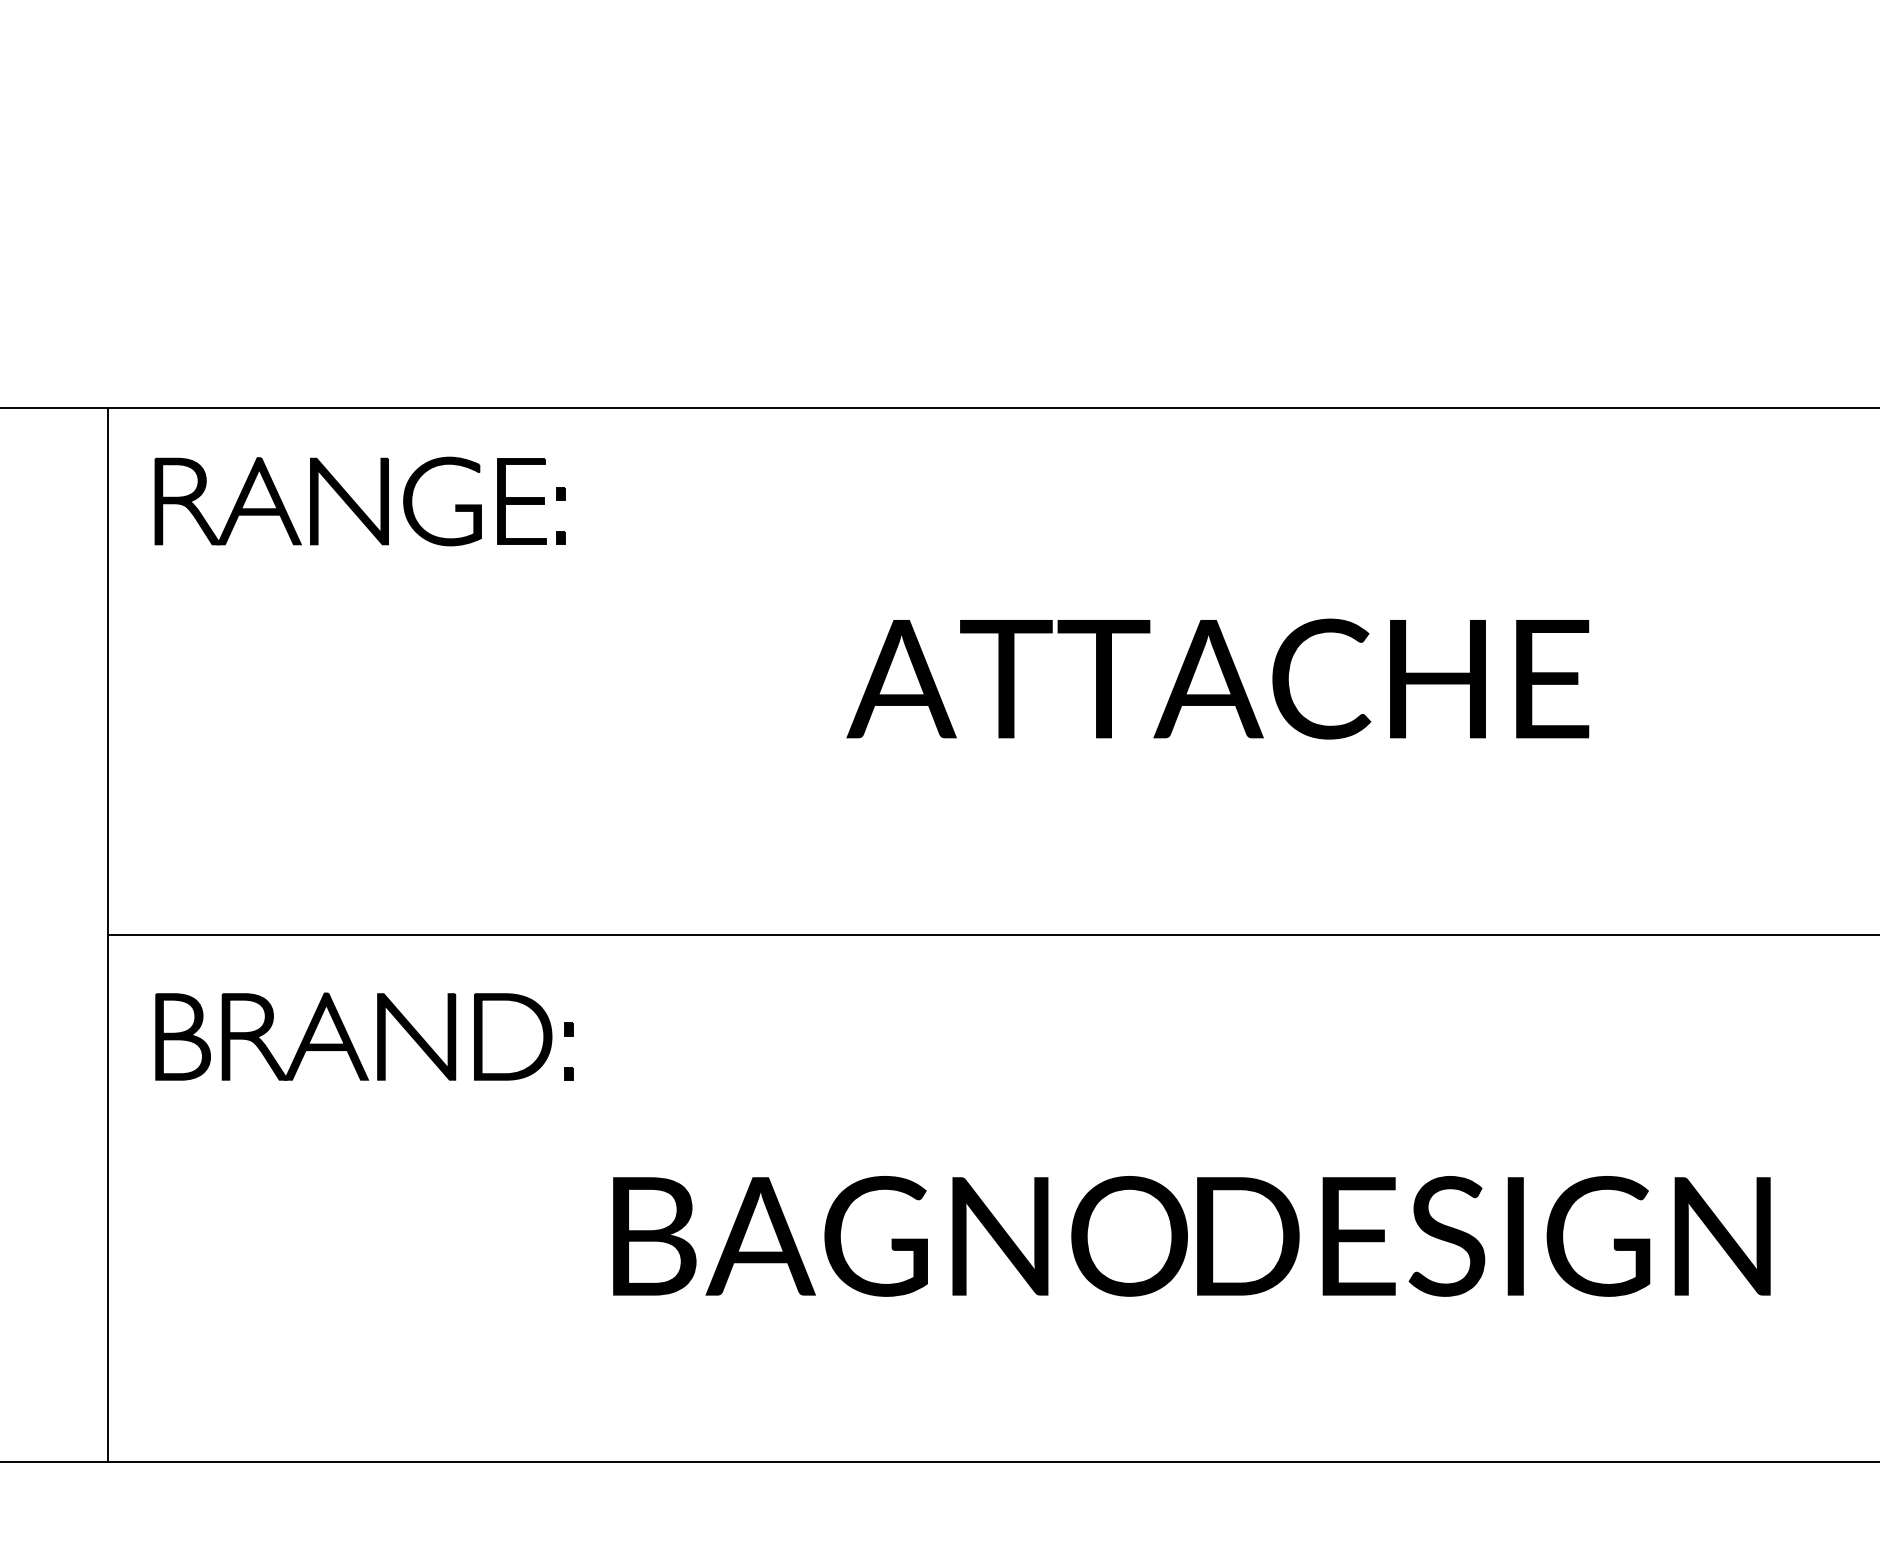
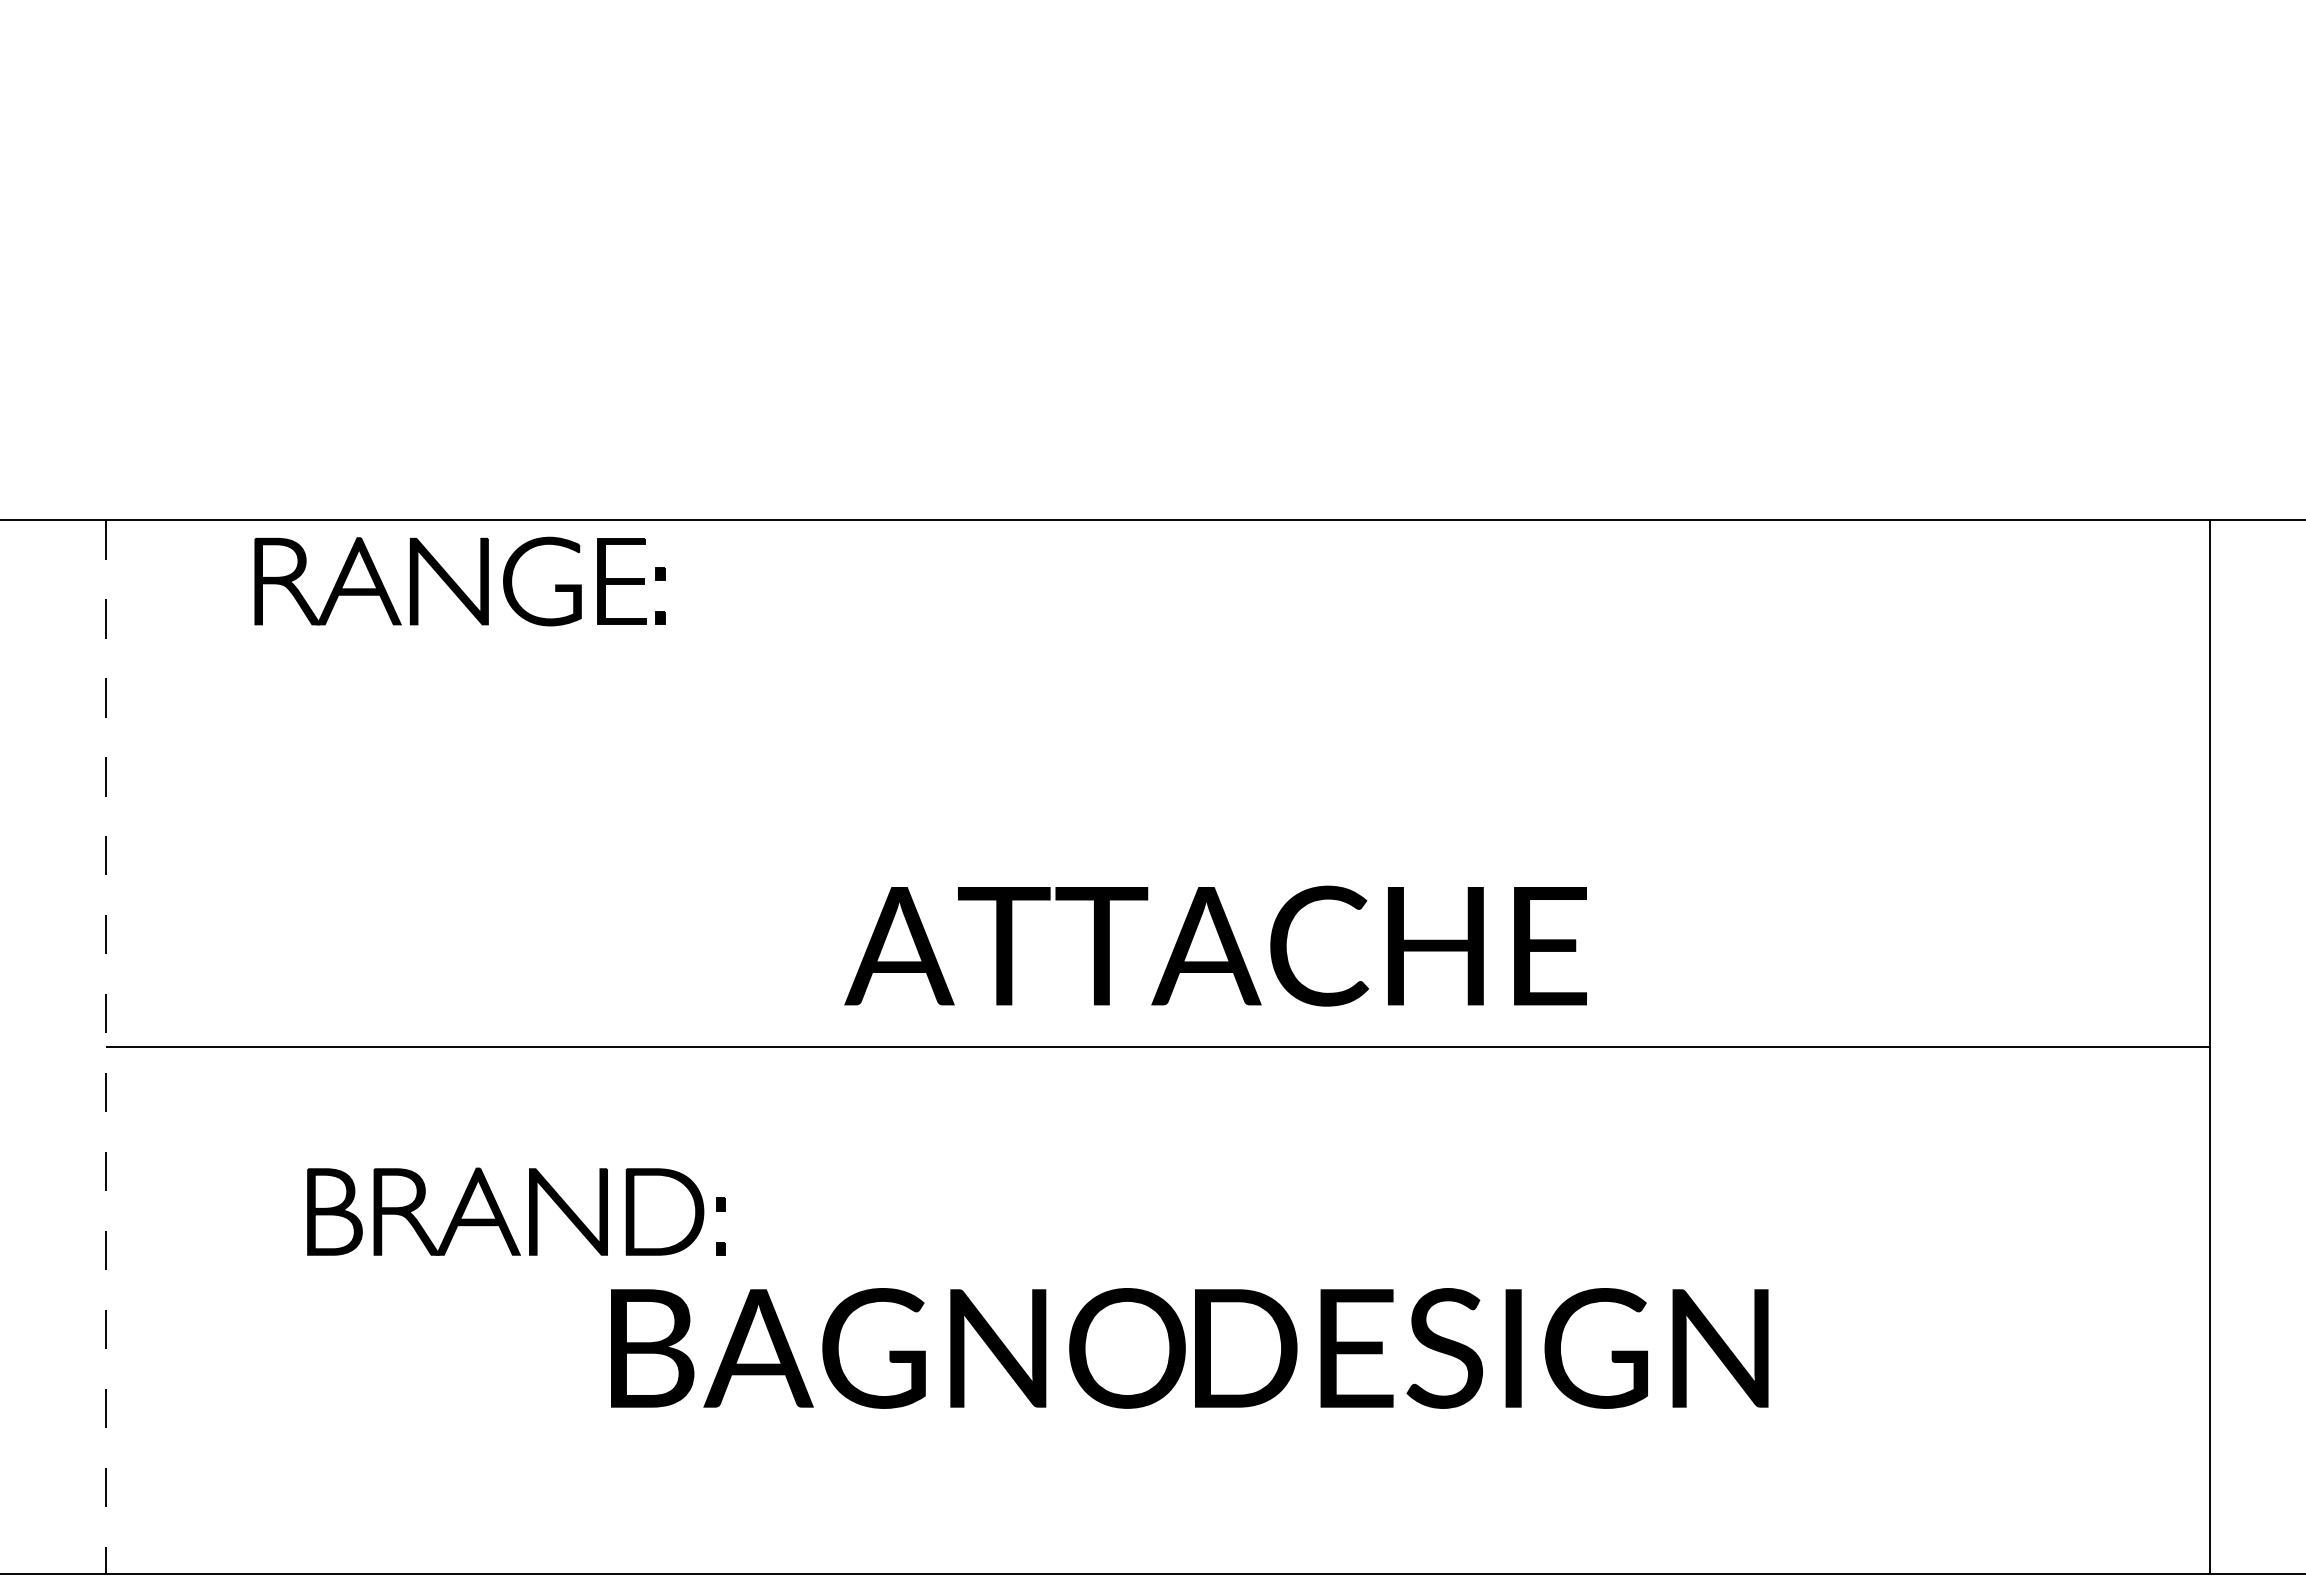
part: (359, 501) -> (459, 581), moved
text: (1217, 678) -> (1215, 945), moved
line: (107, 935) -> (105, 1047), solid -> dashed
part: (377, 1036) -> (529, 1211), moved

